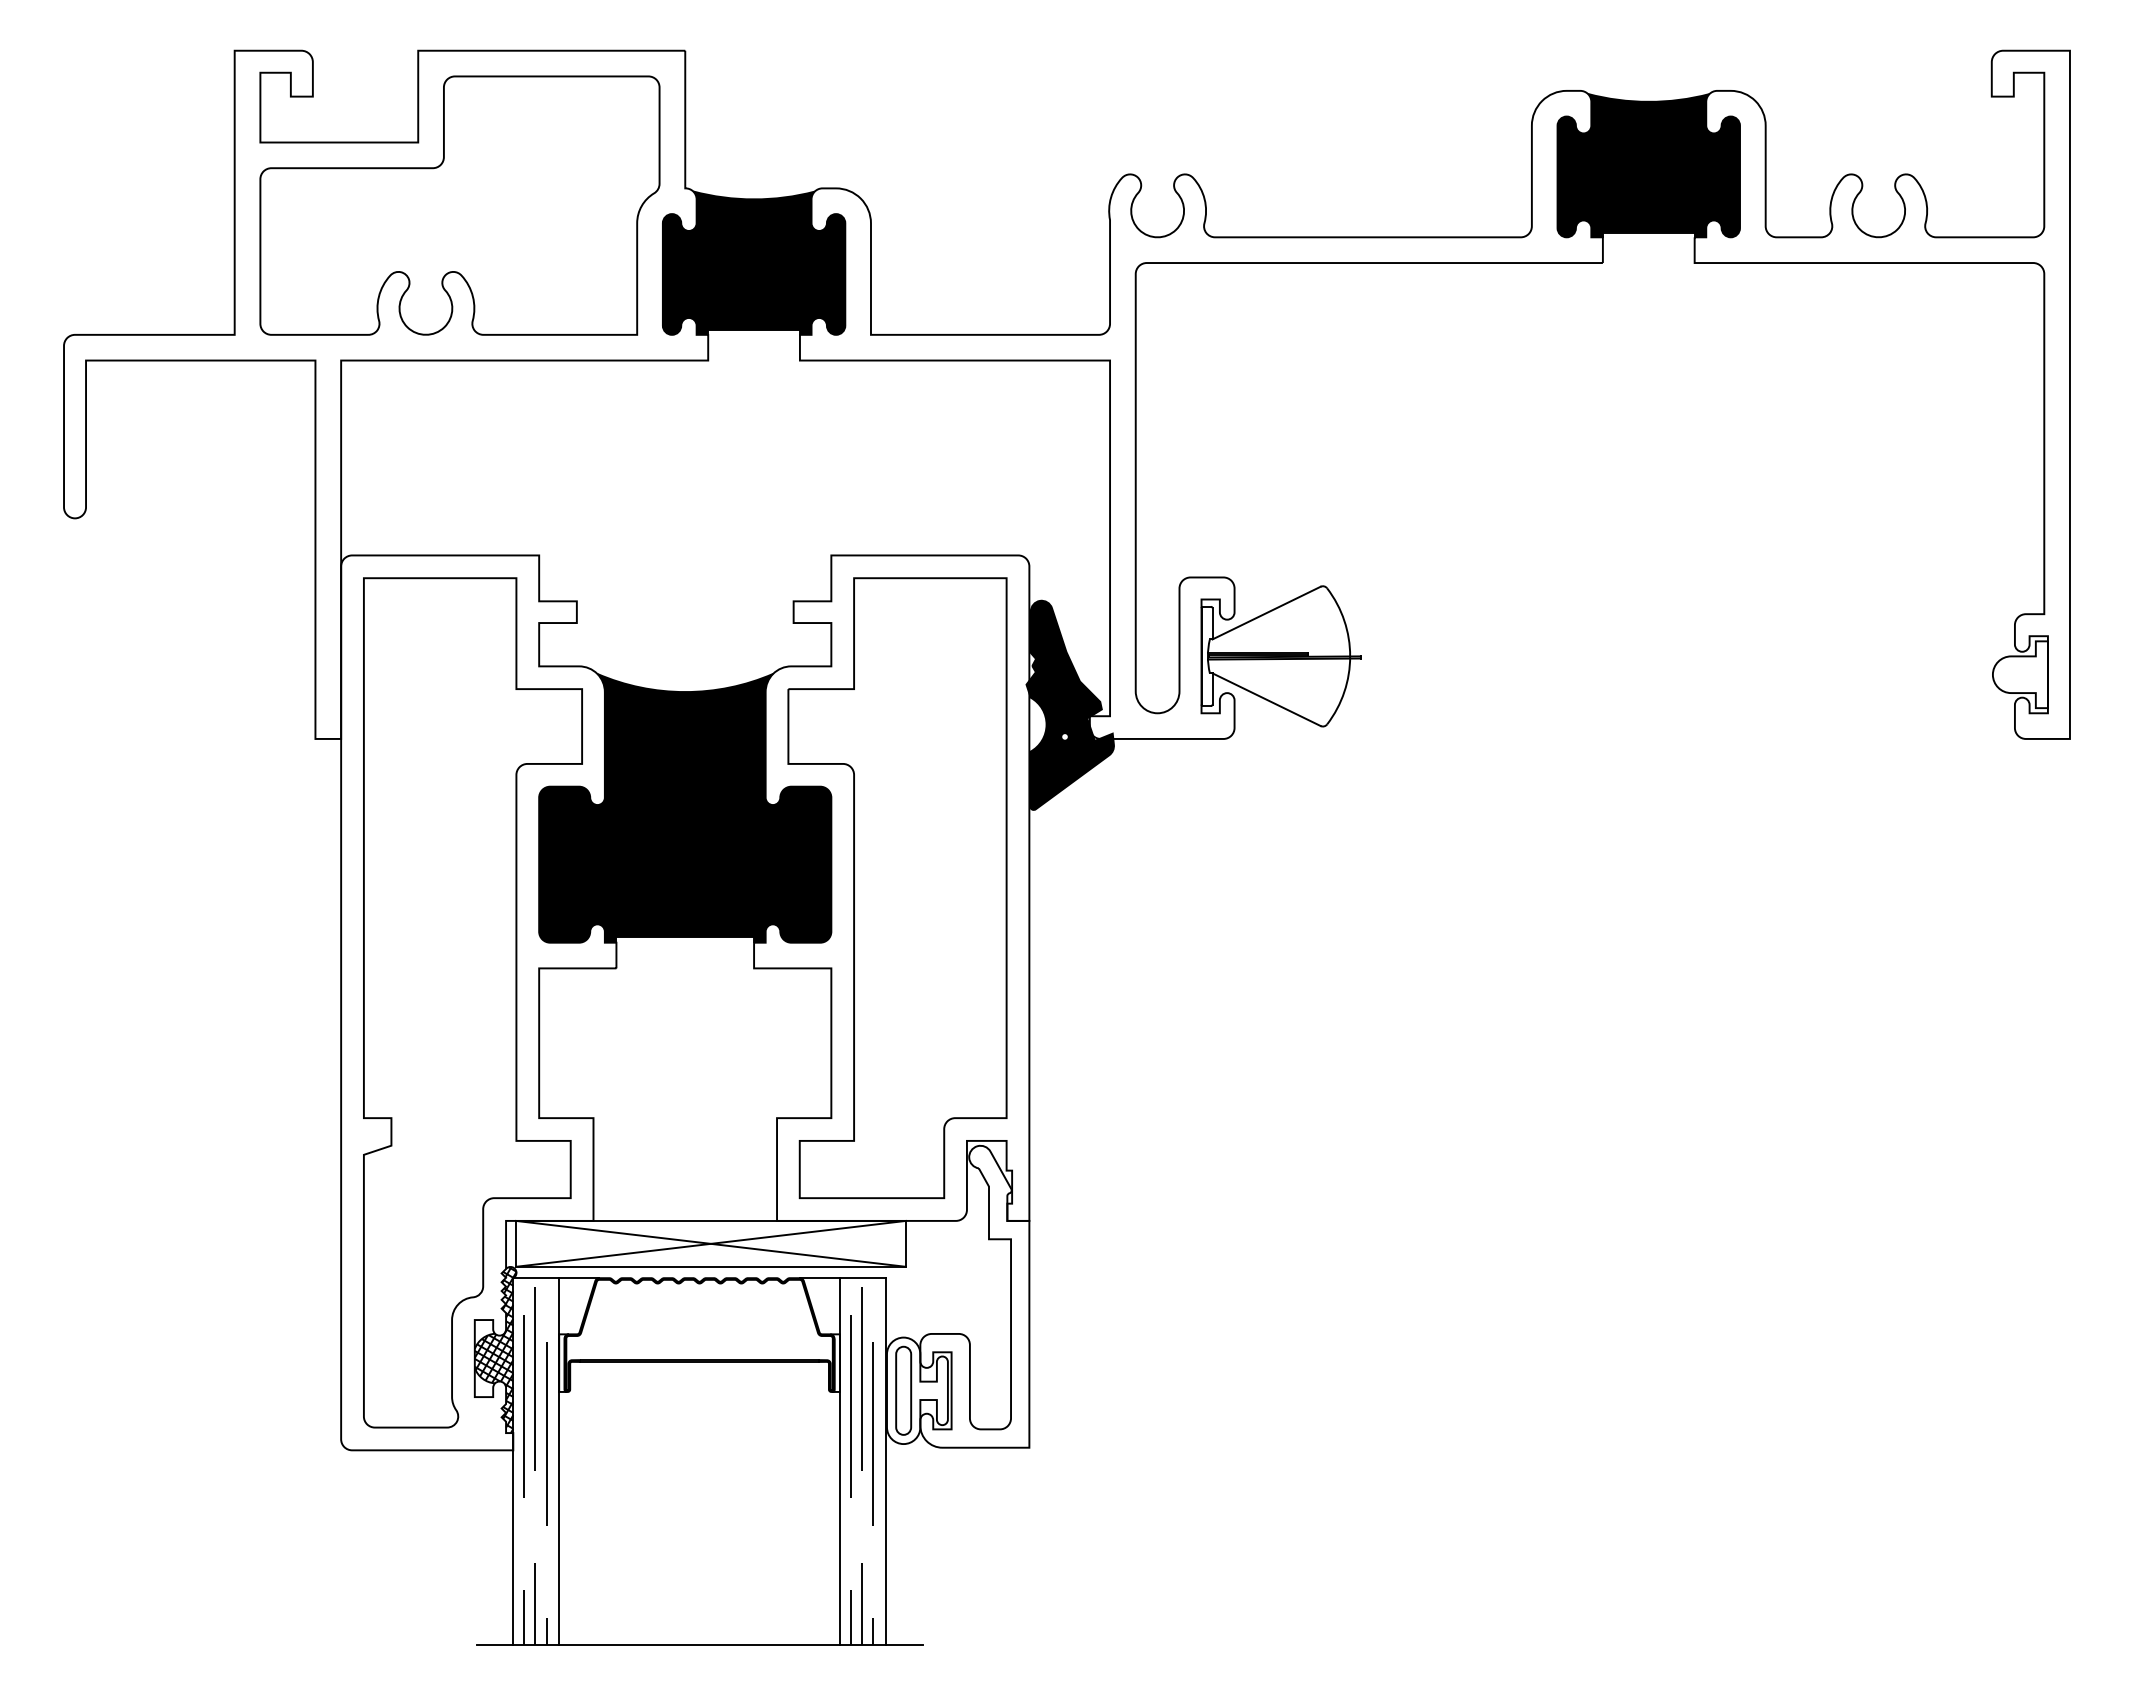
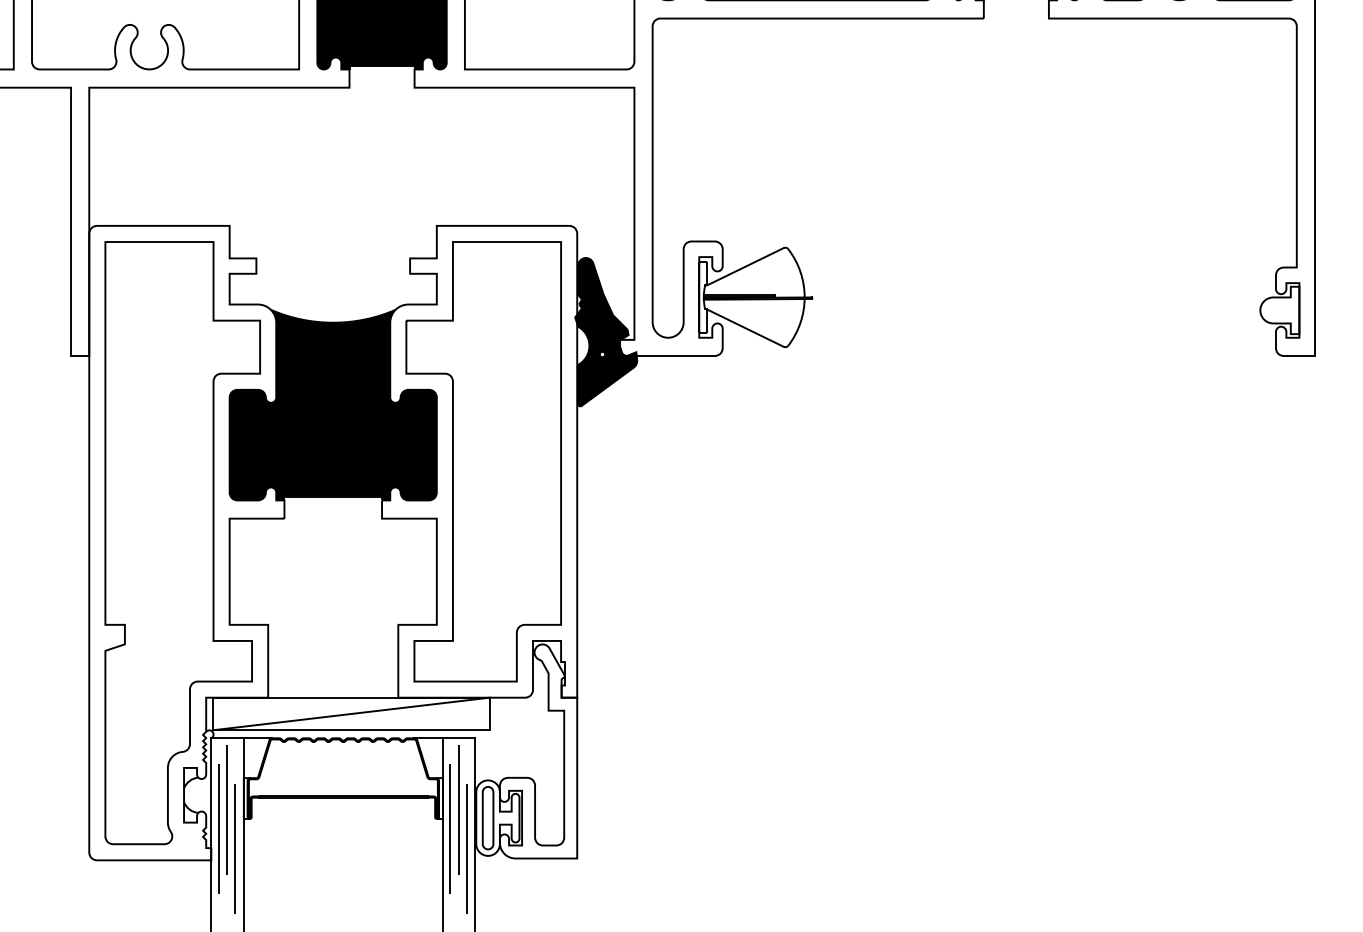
line: (710, 1243) -> (351, 713), removed
hatch: (495, 1350) -> (198, 789), removed

